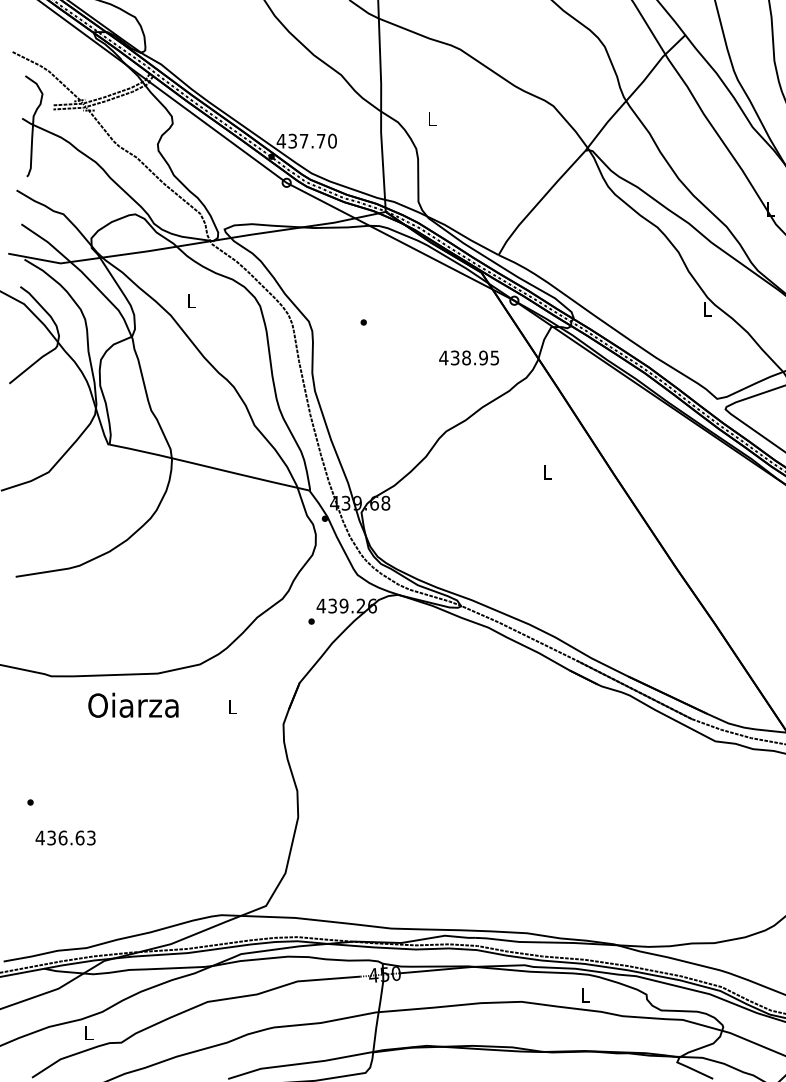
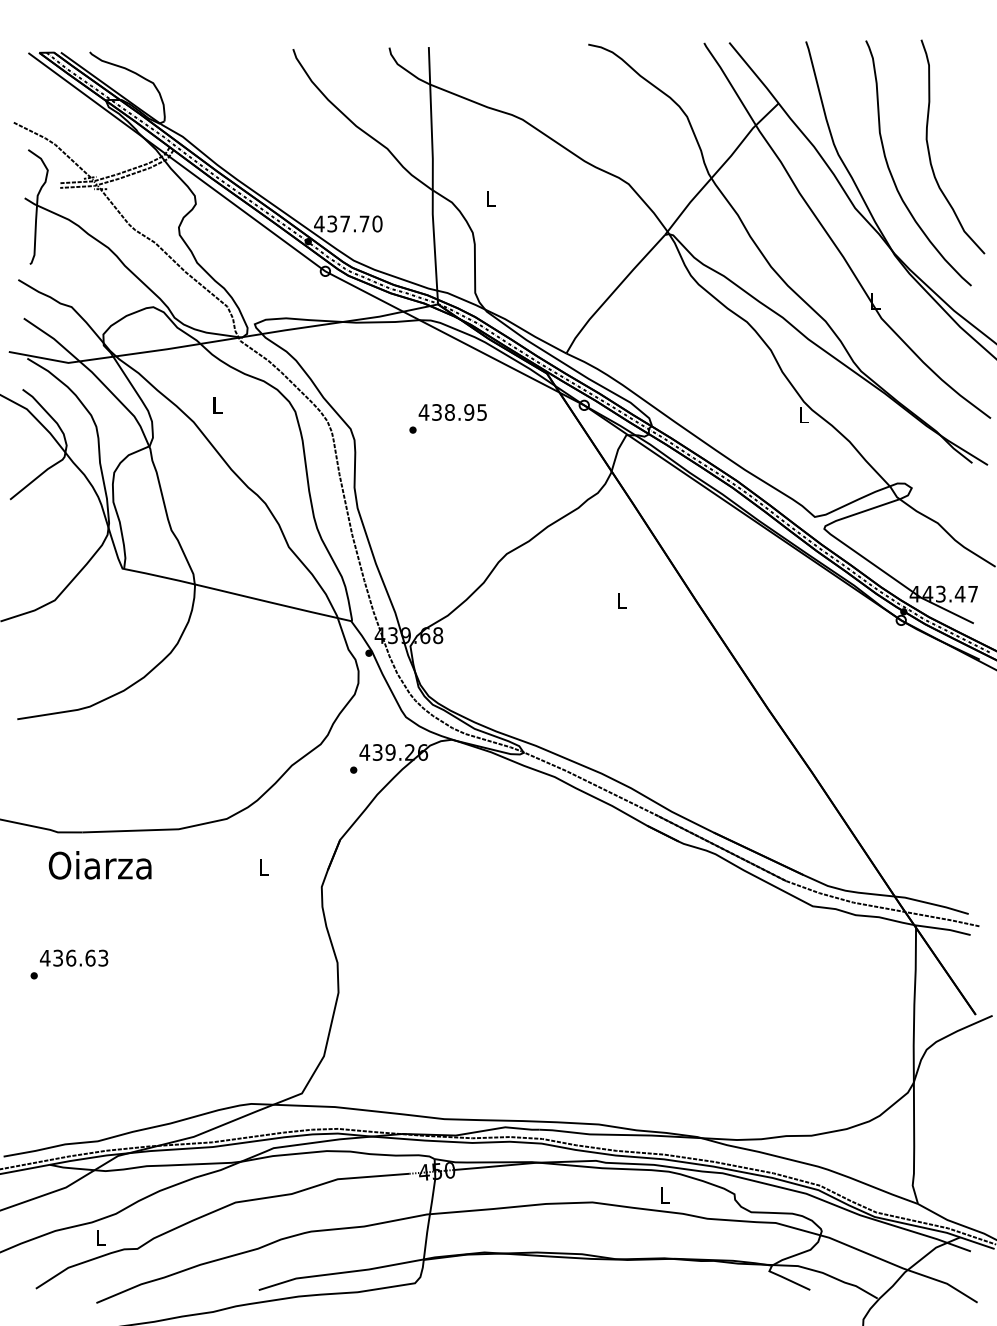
text: (468, 358) -> (452, 412), moved
text: (132, 705) -> (99, 865), moved
text: (65, 837) -> (74, 957), moved

